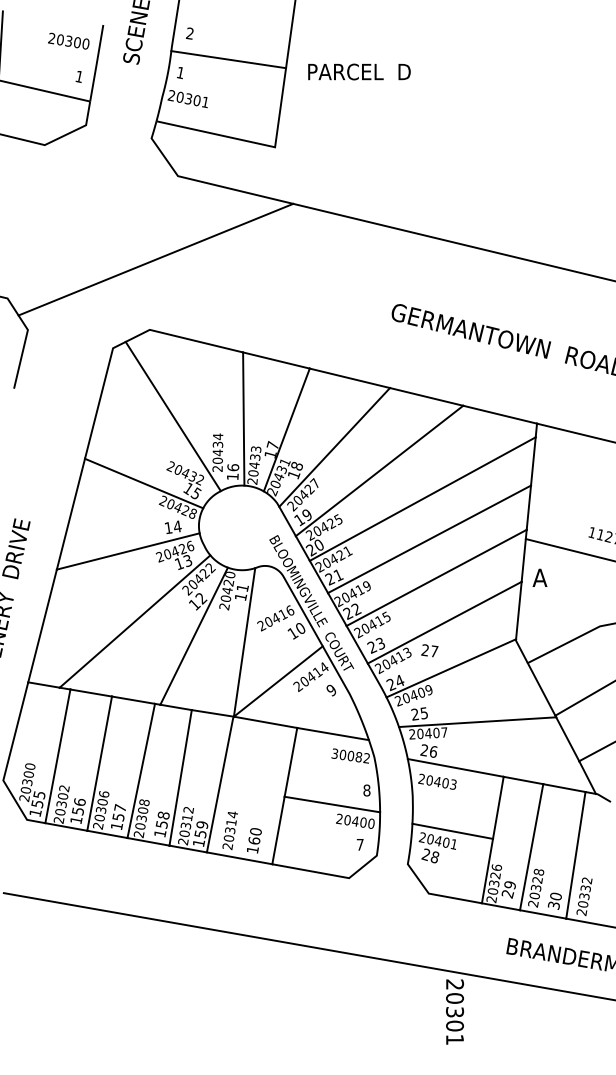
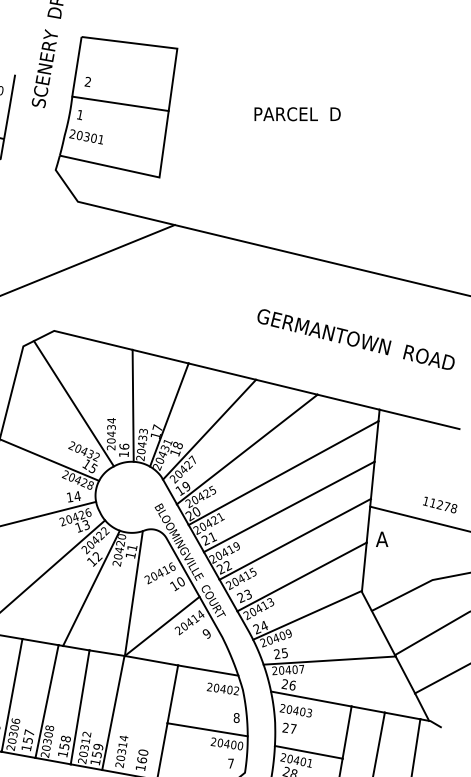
text: (359, 71) -> (297, 113), moved
text: (429, 650) -> (289, 728), moved
text: (346, 755) -> (219, 688), 30082 -> 20402

